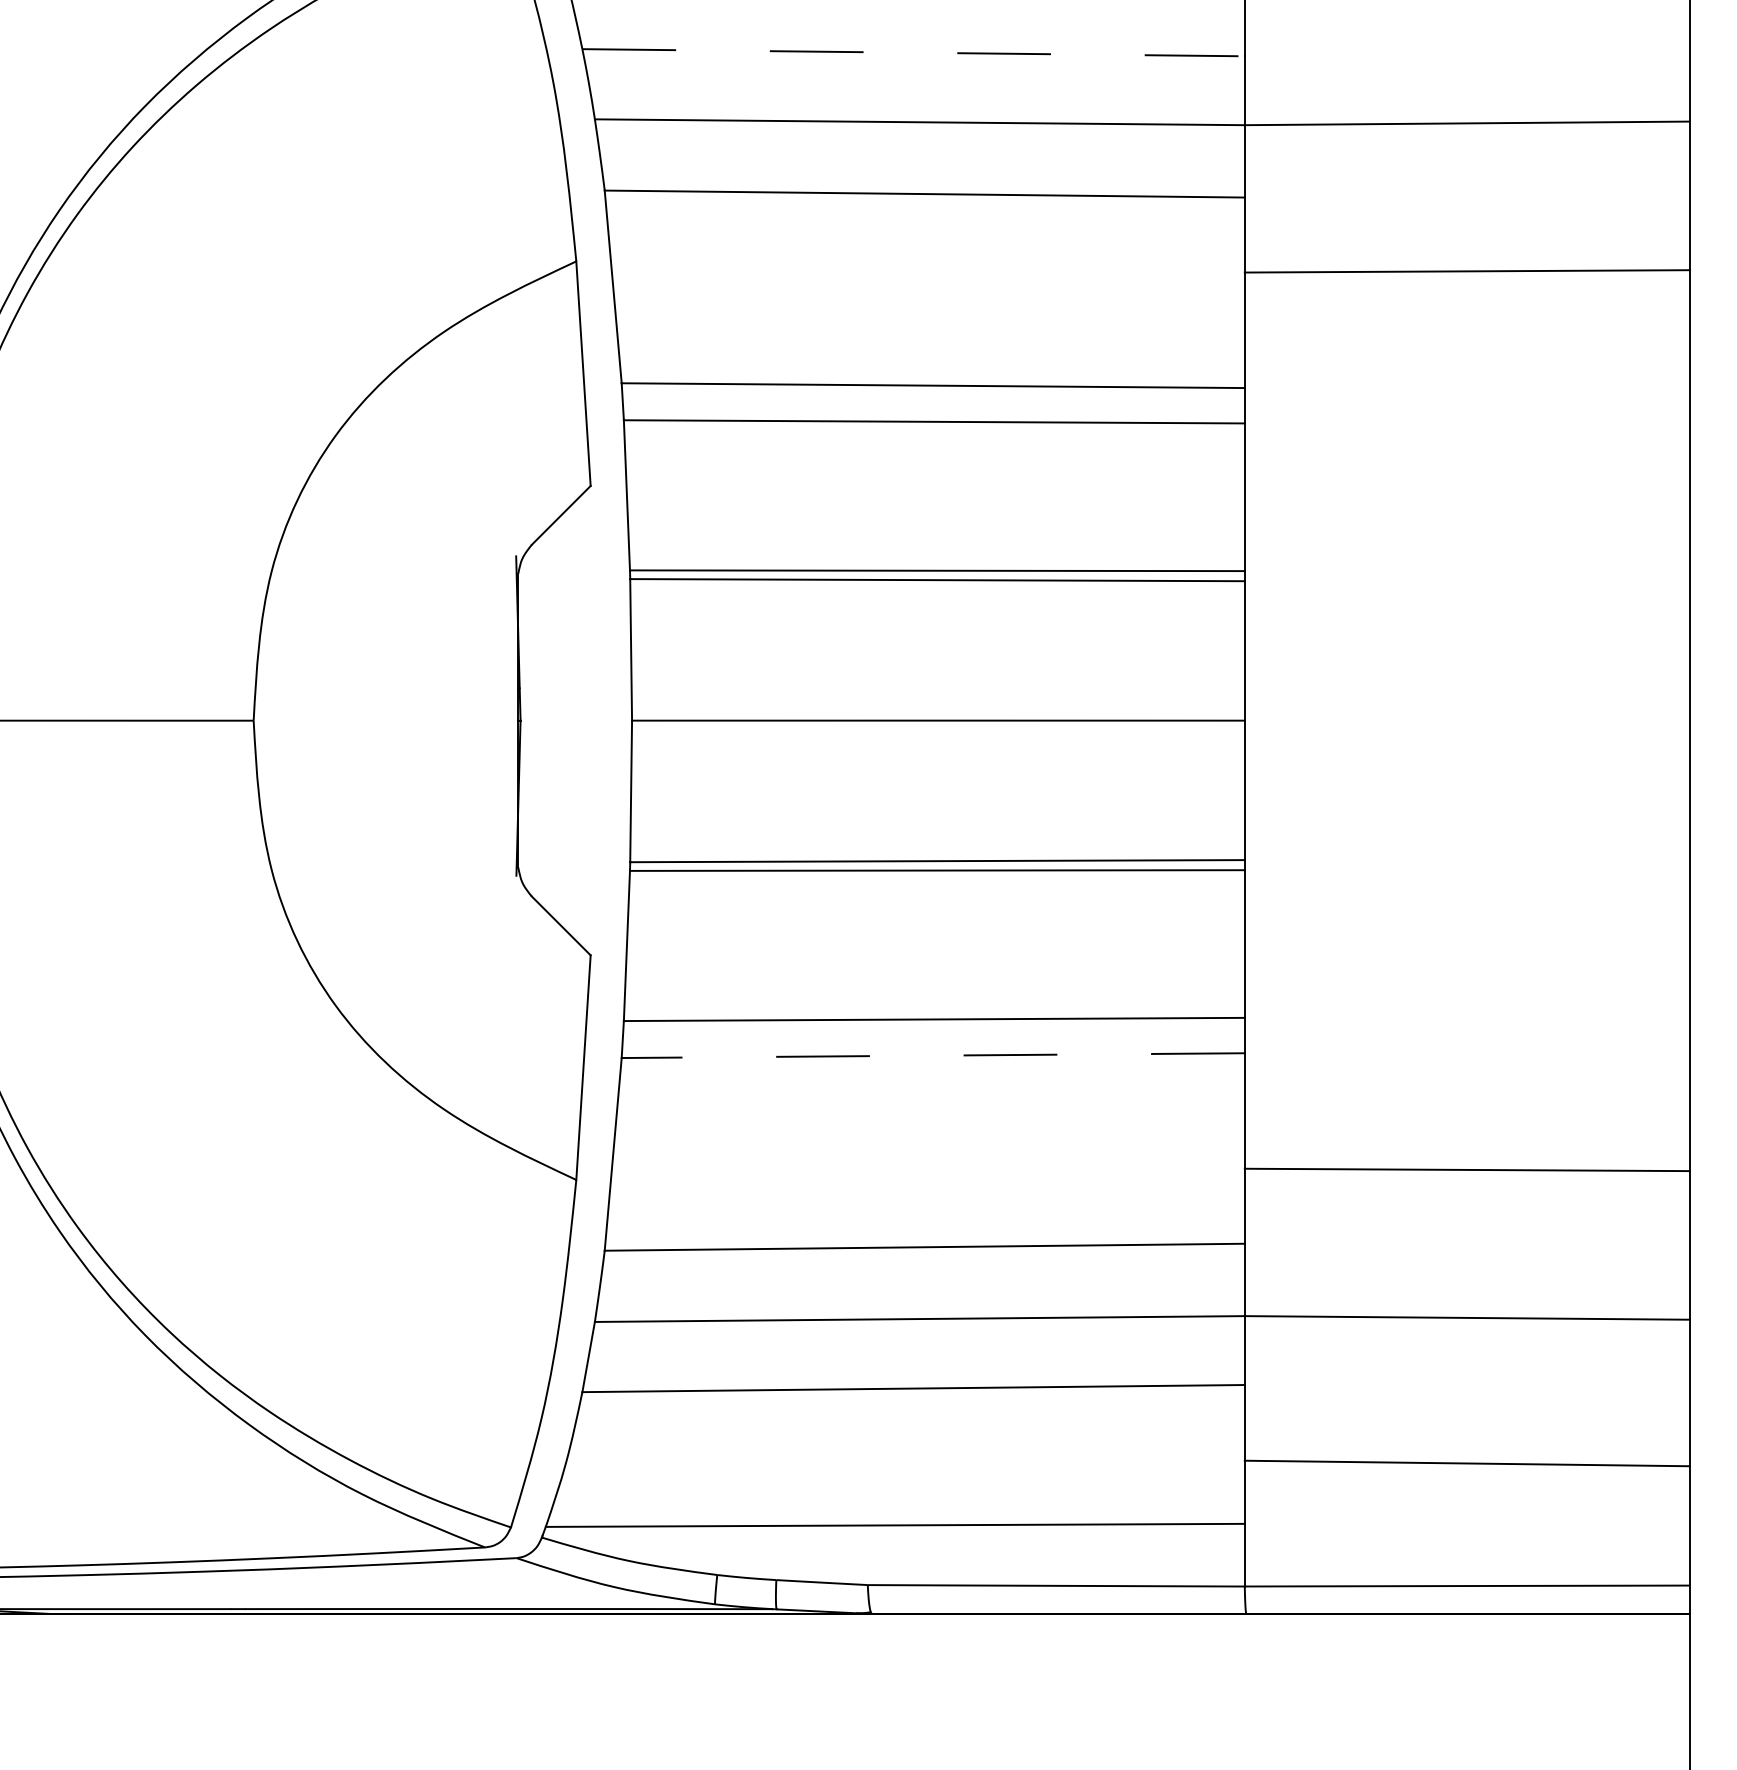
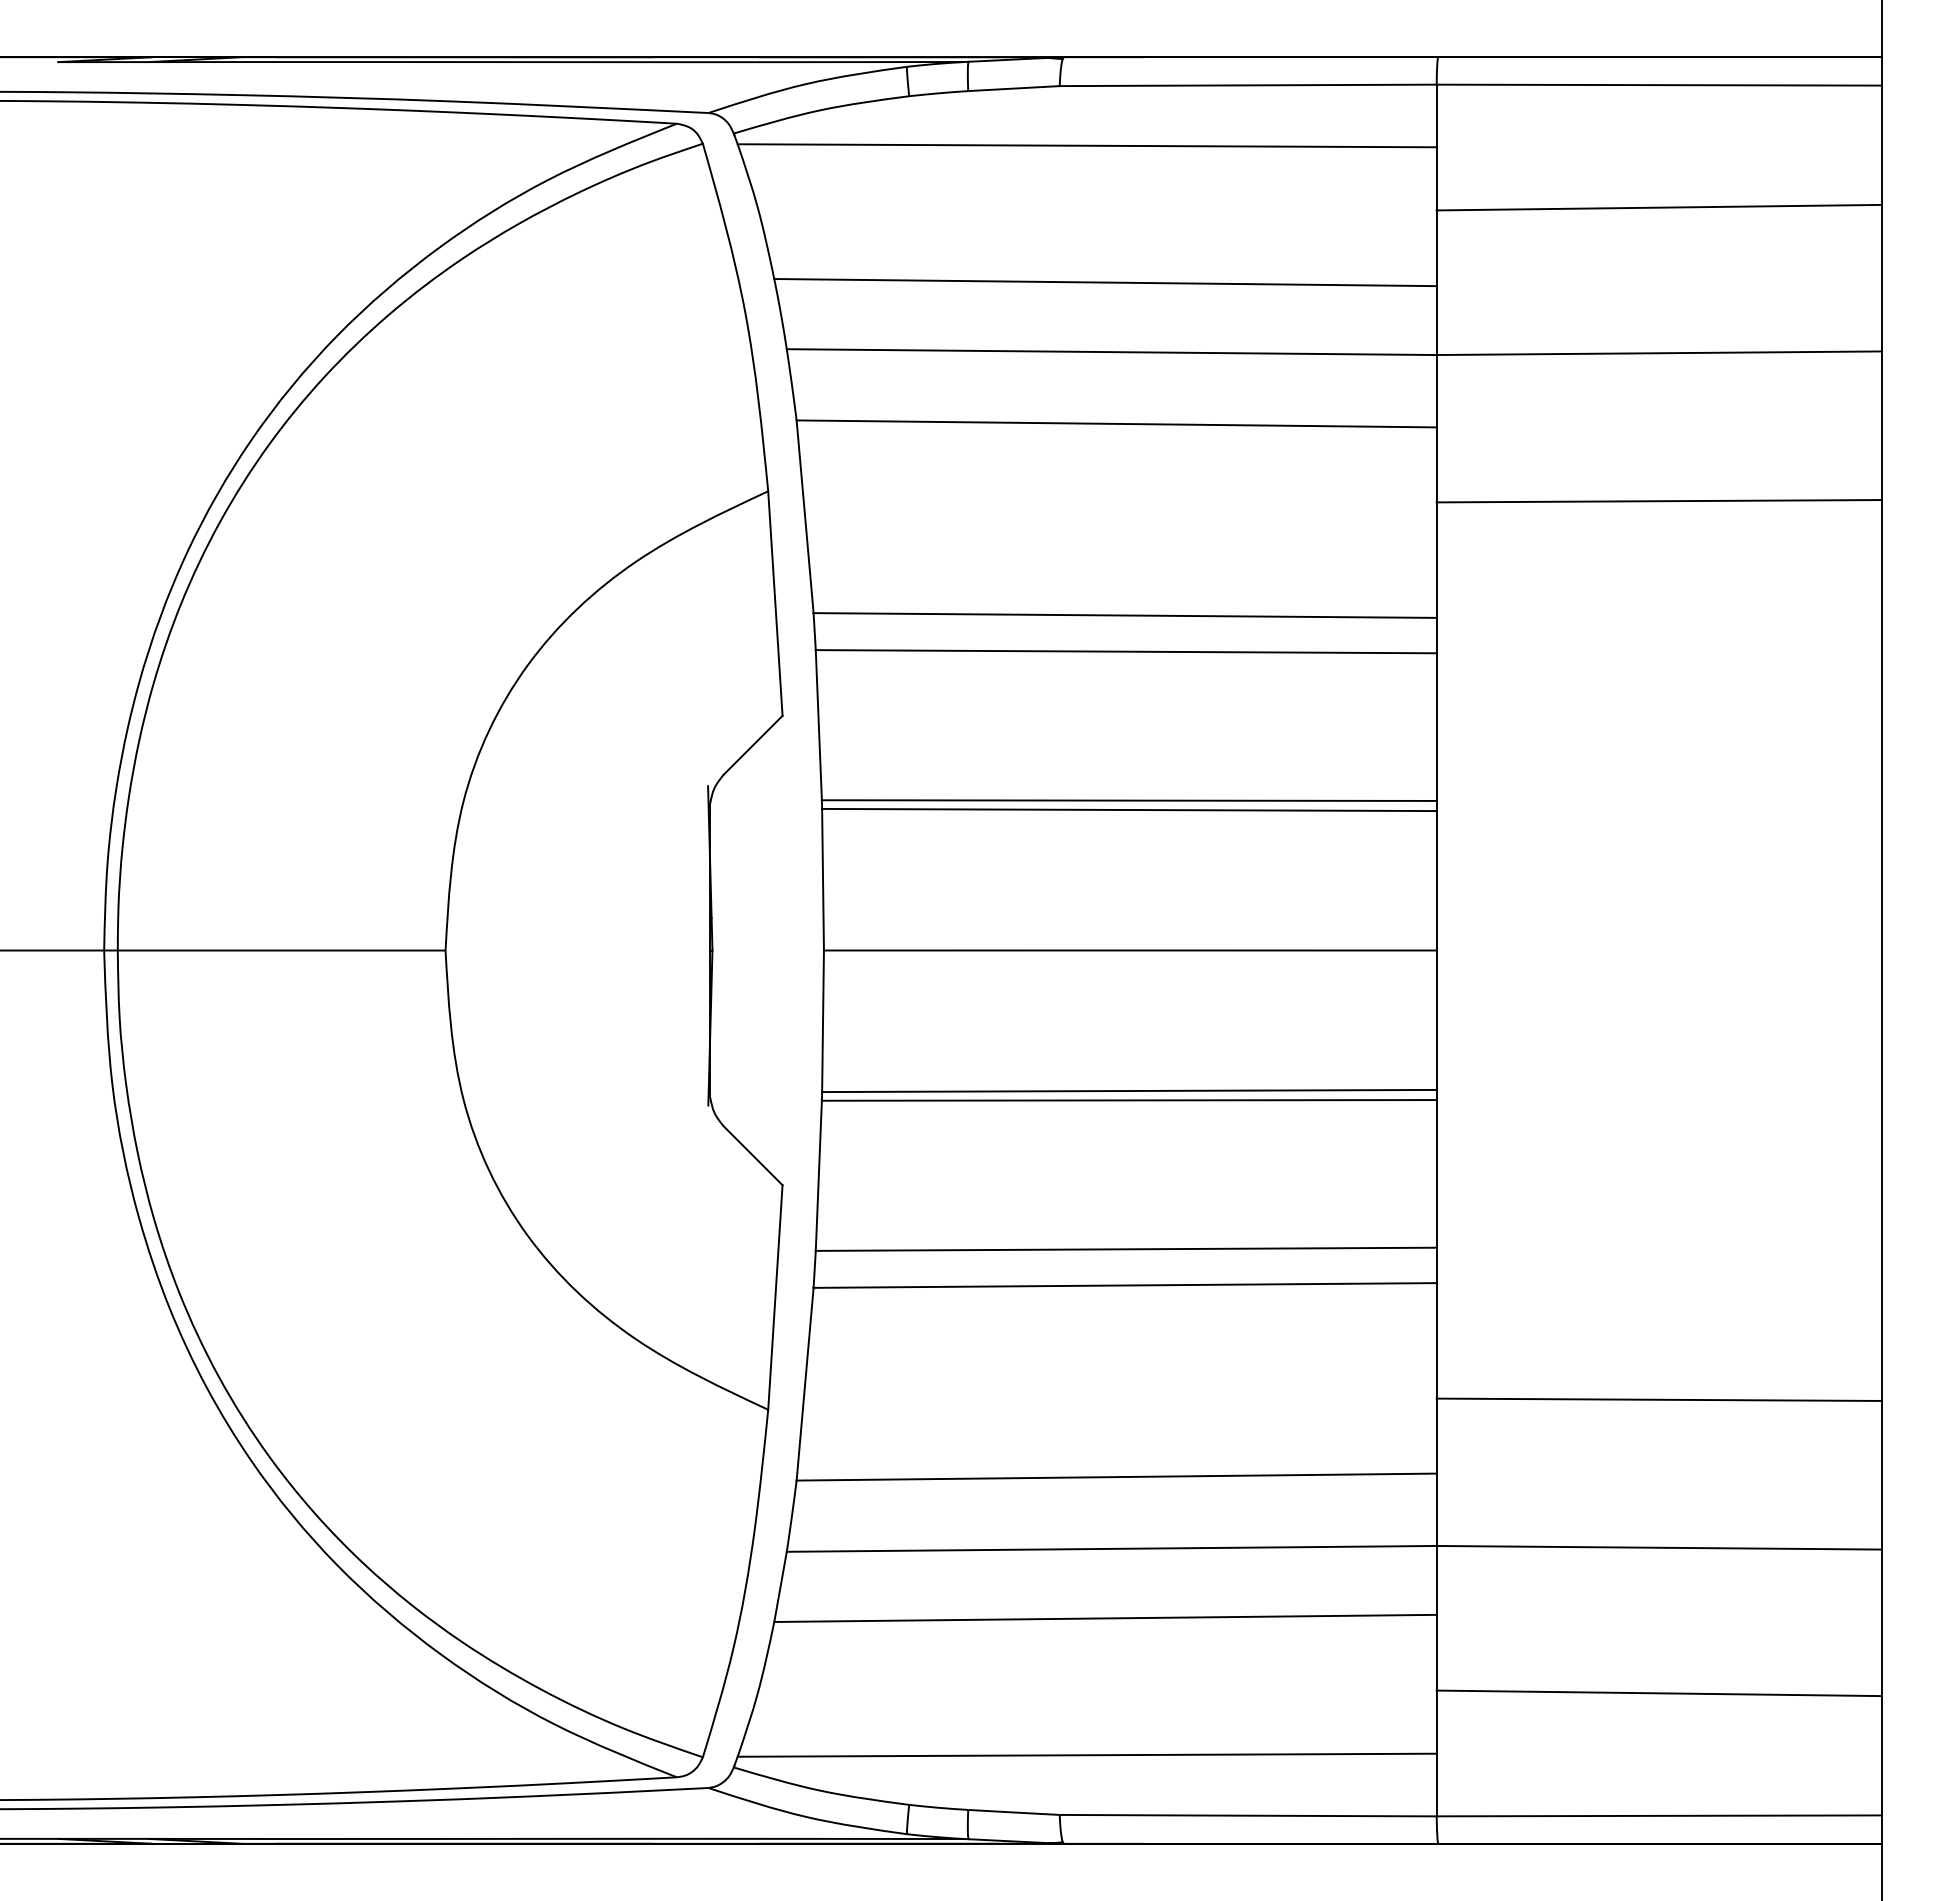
line: (913, 52) -> (1105, 282), dashed -> solid
line: (933, 1055) -> (1125, 1285), dashed -> solid

